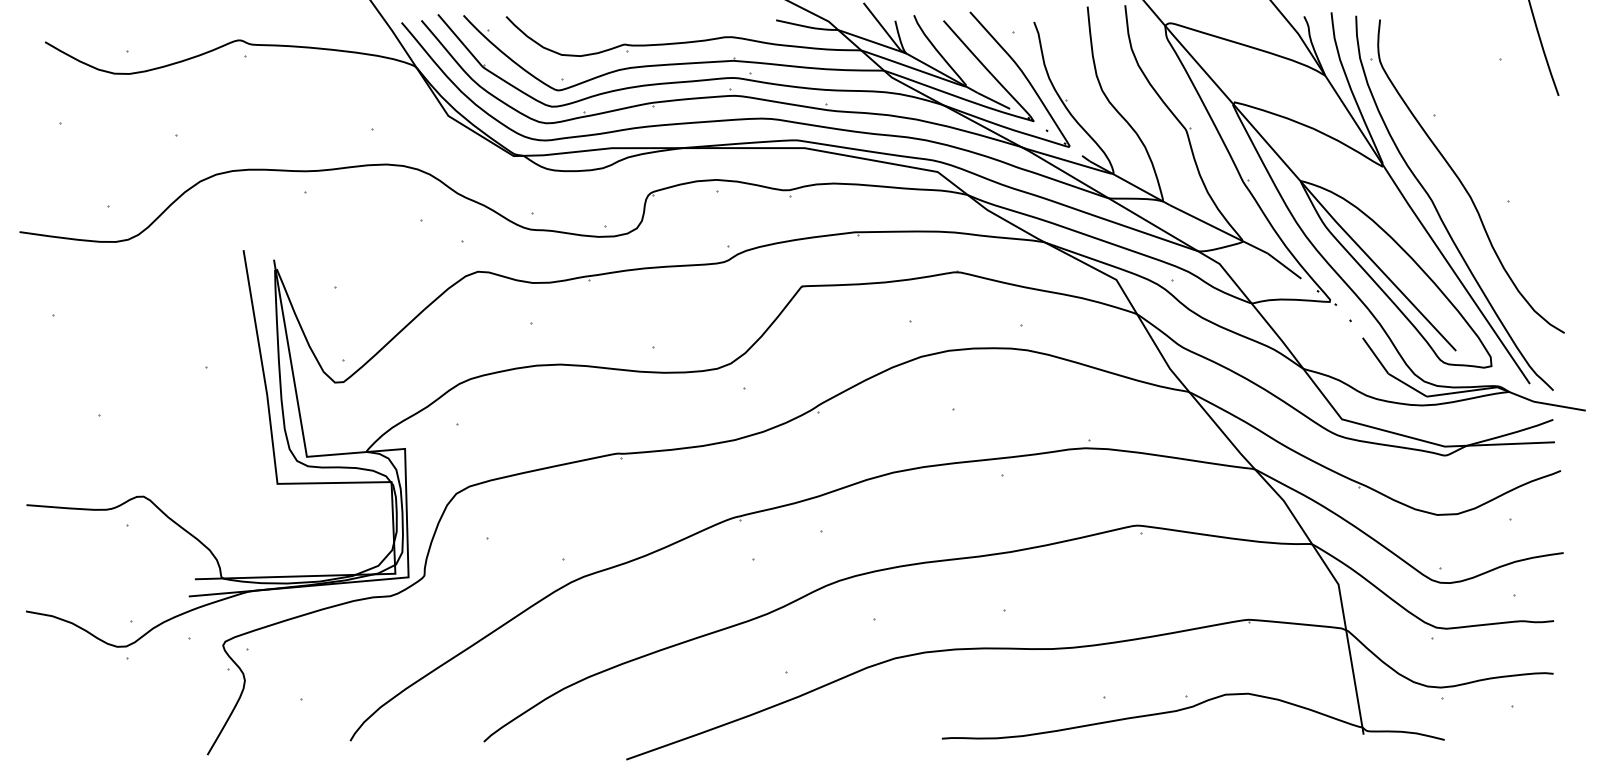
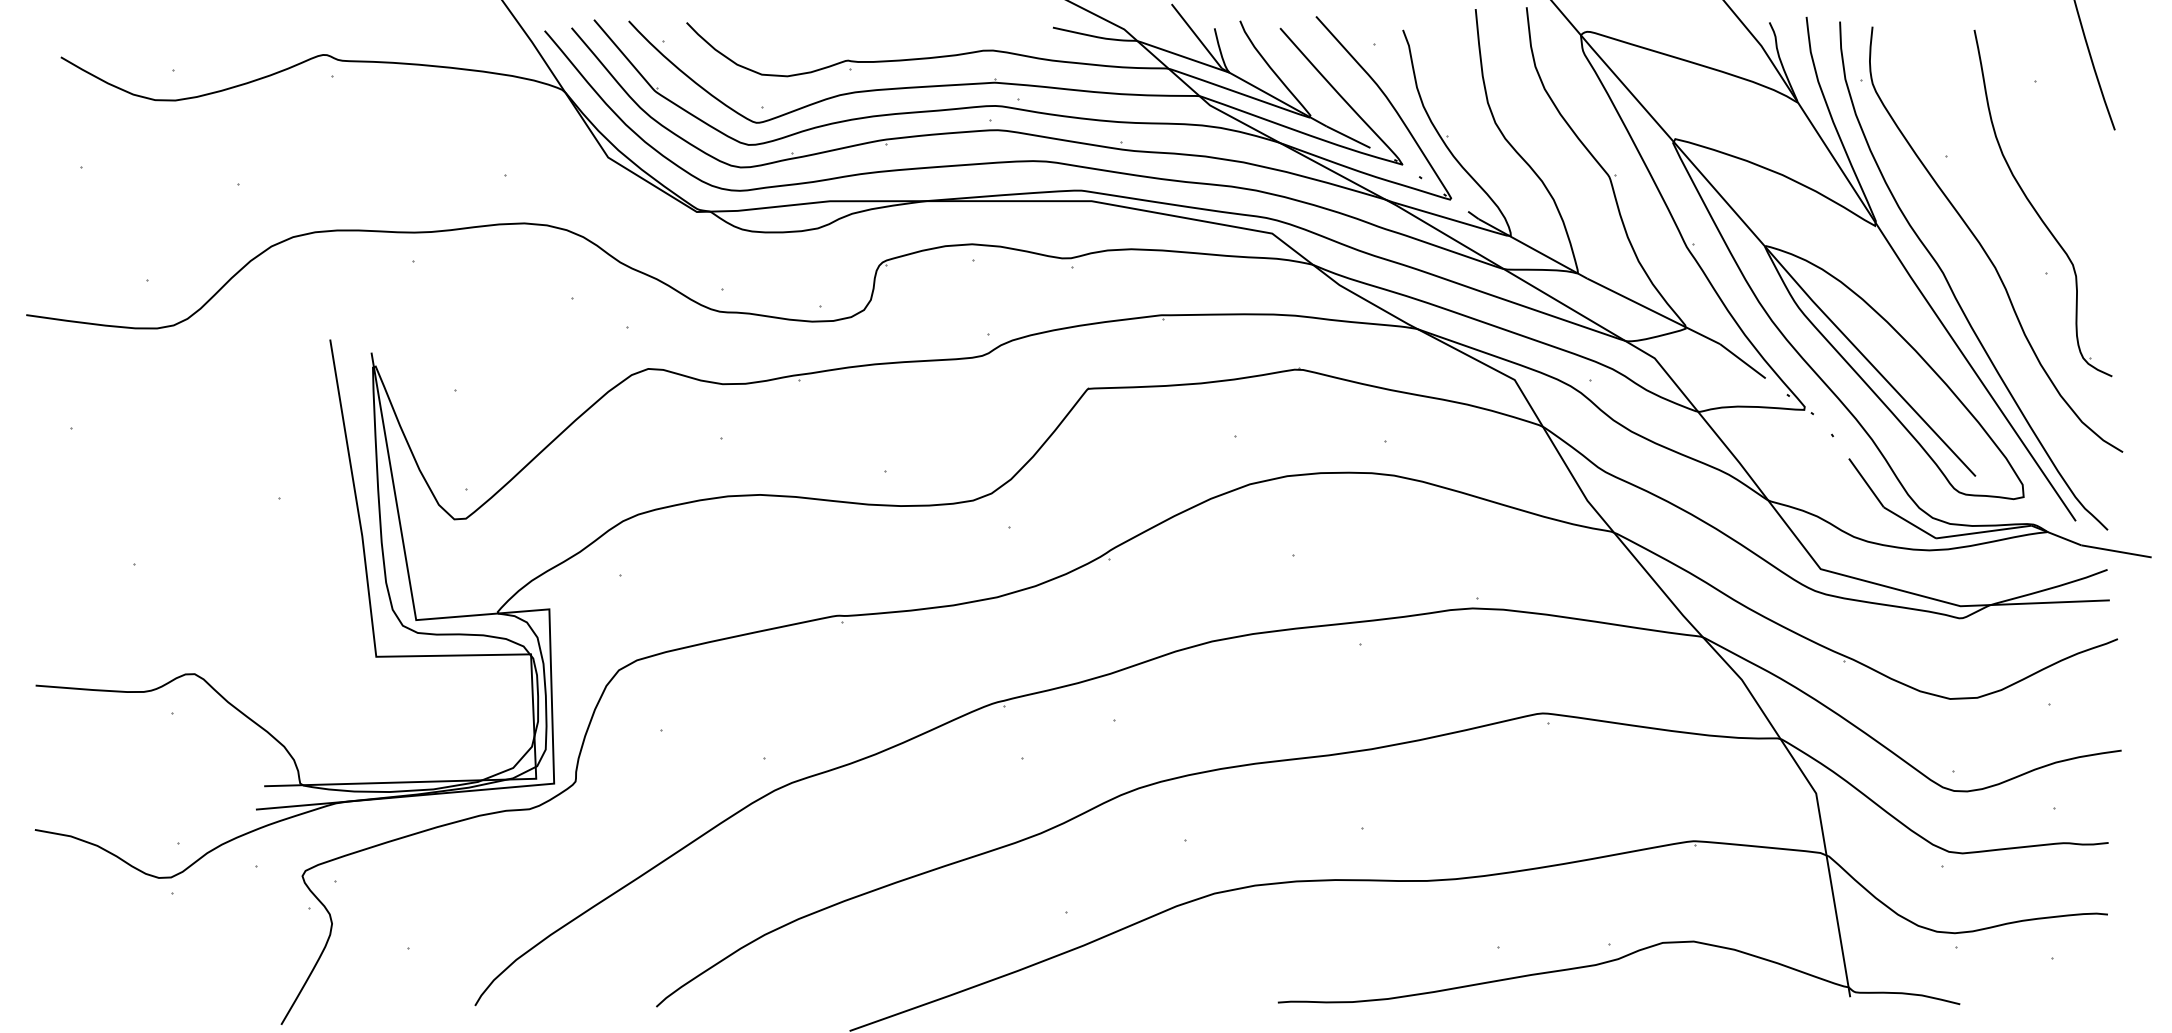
part: (1500, 153) -> (2035, 208), added

